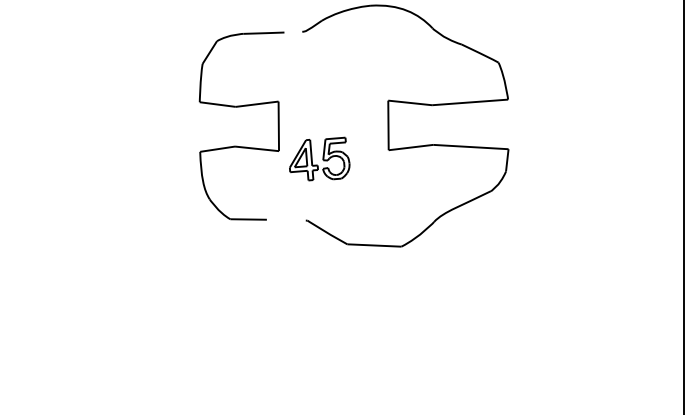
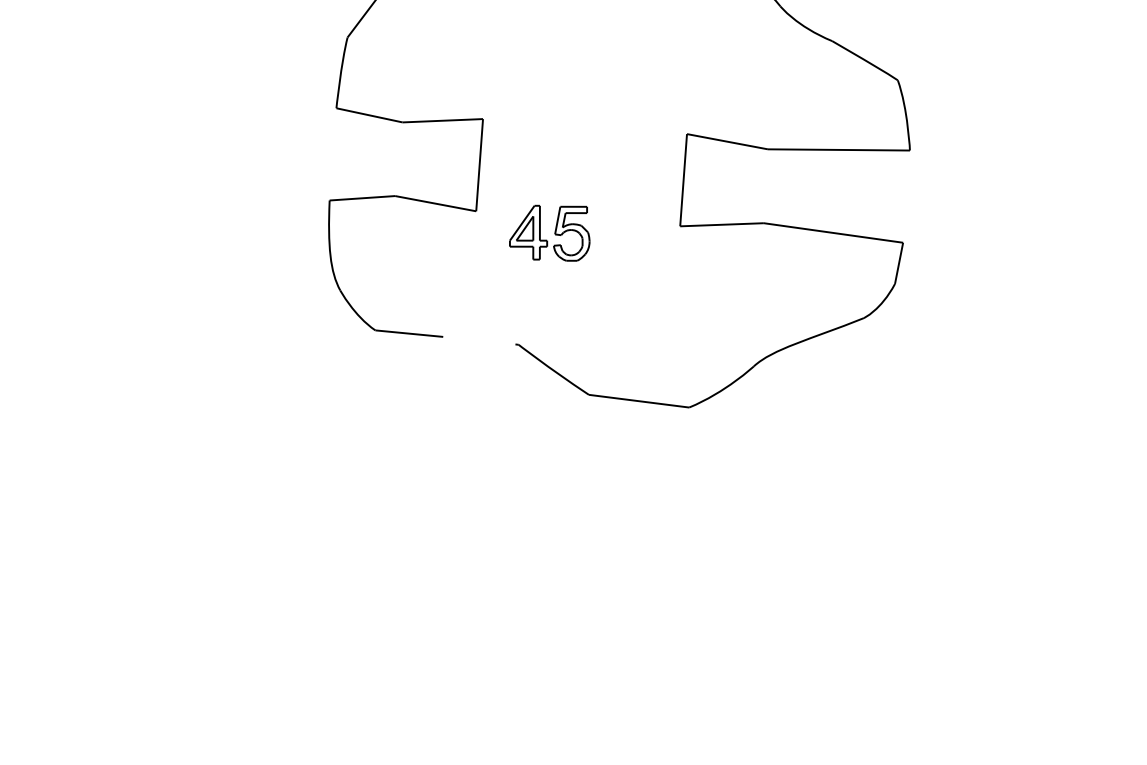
part: (319, 159) -> (550, 232), size x0.71

